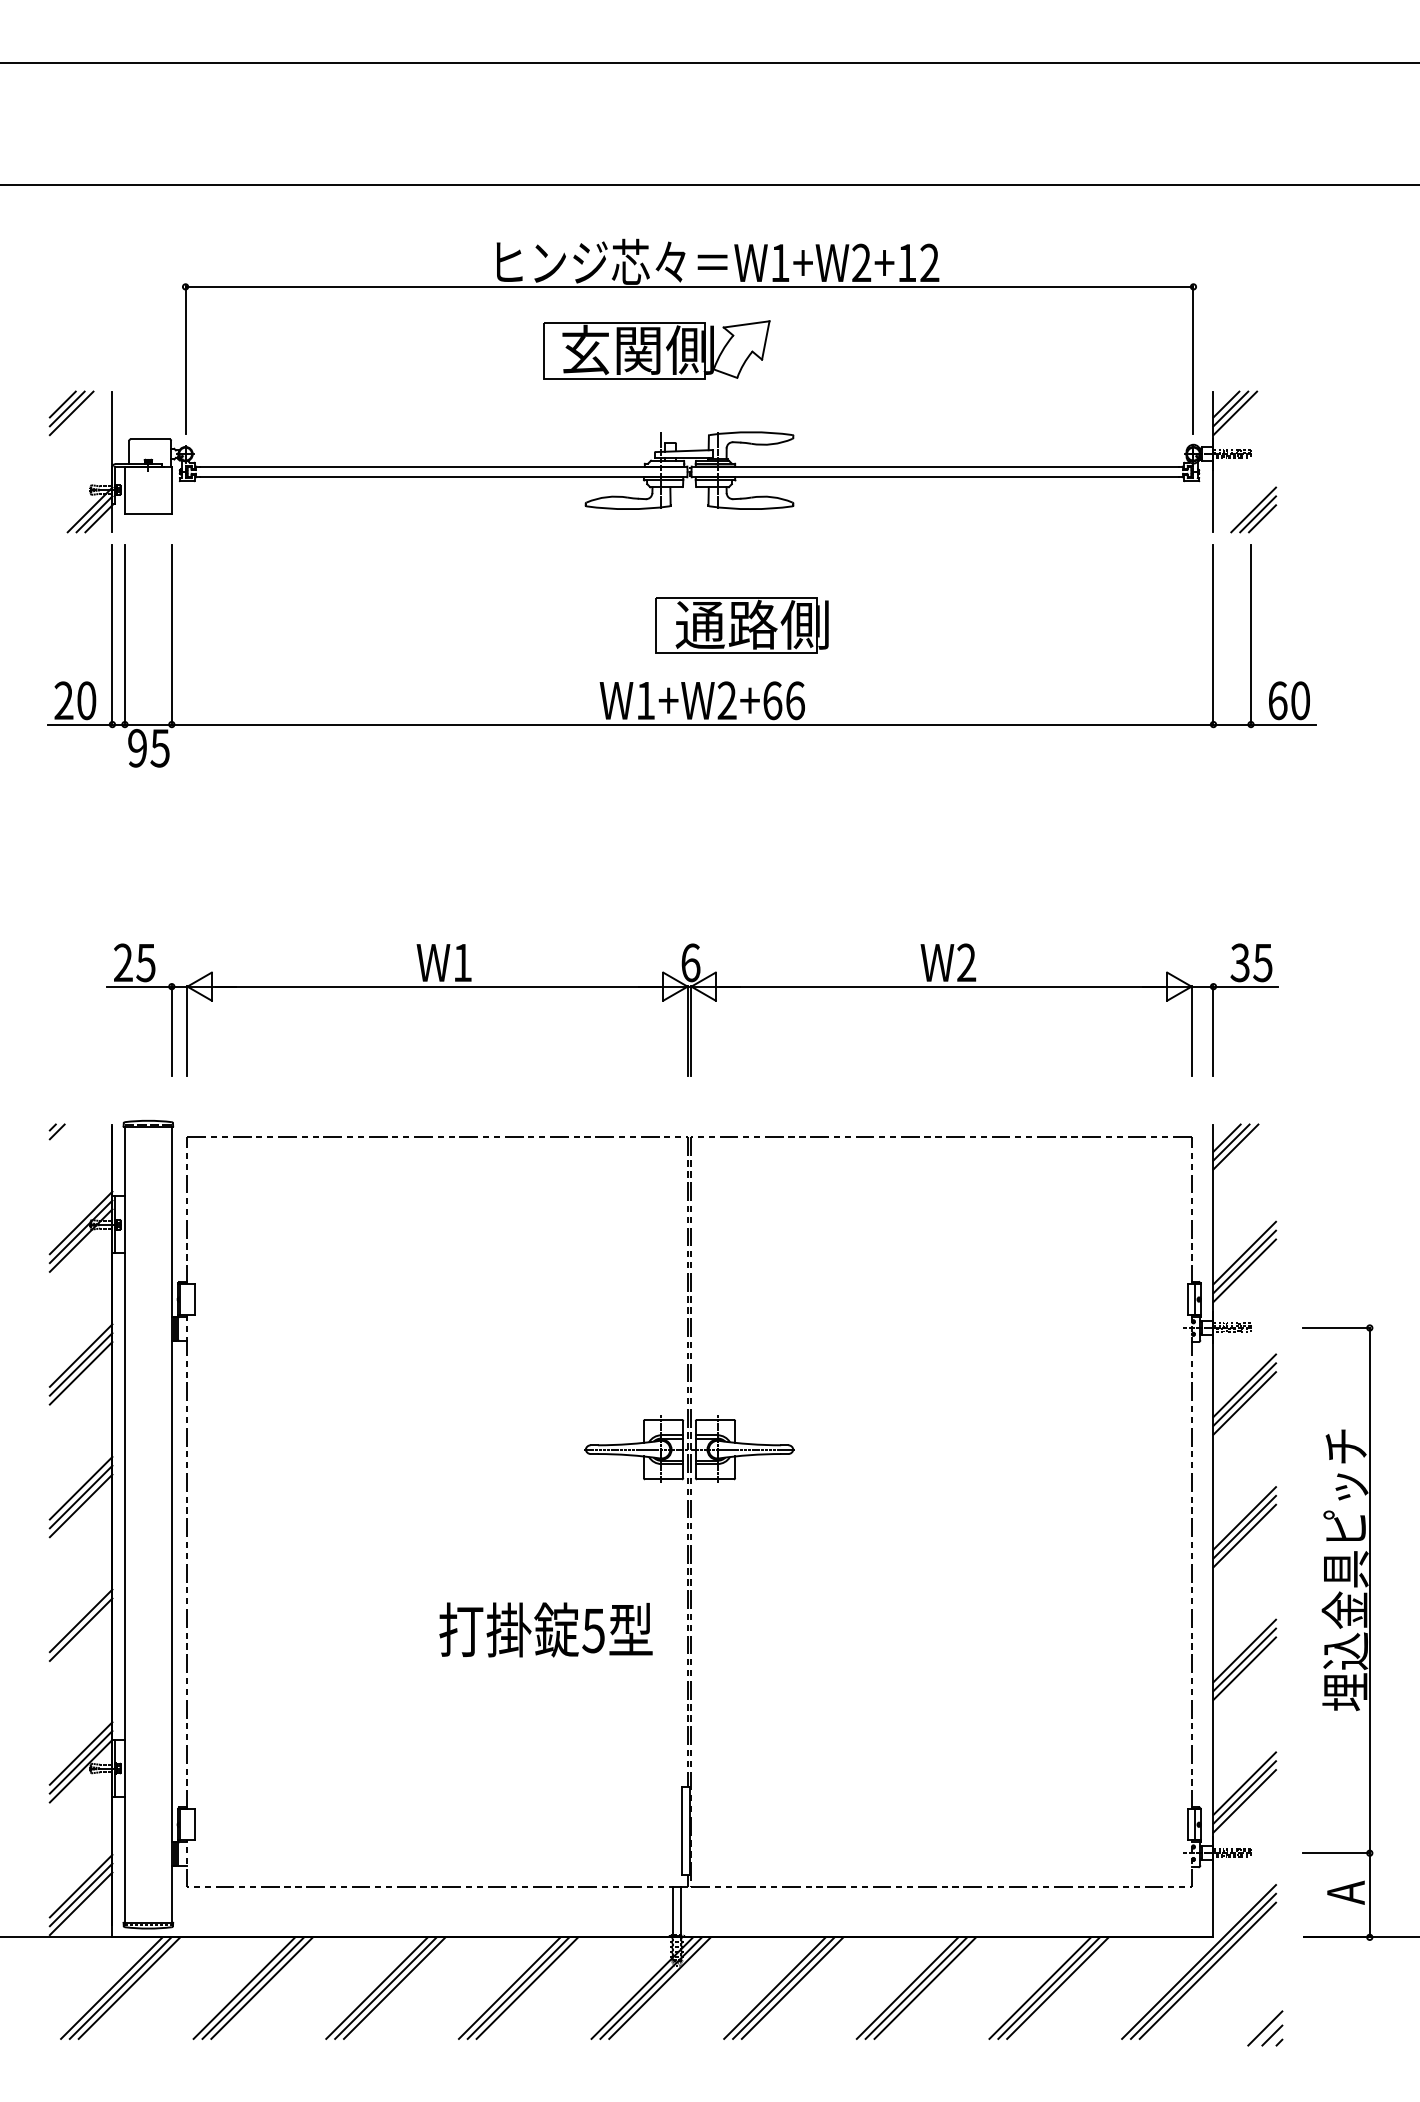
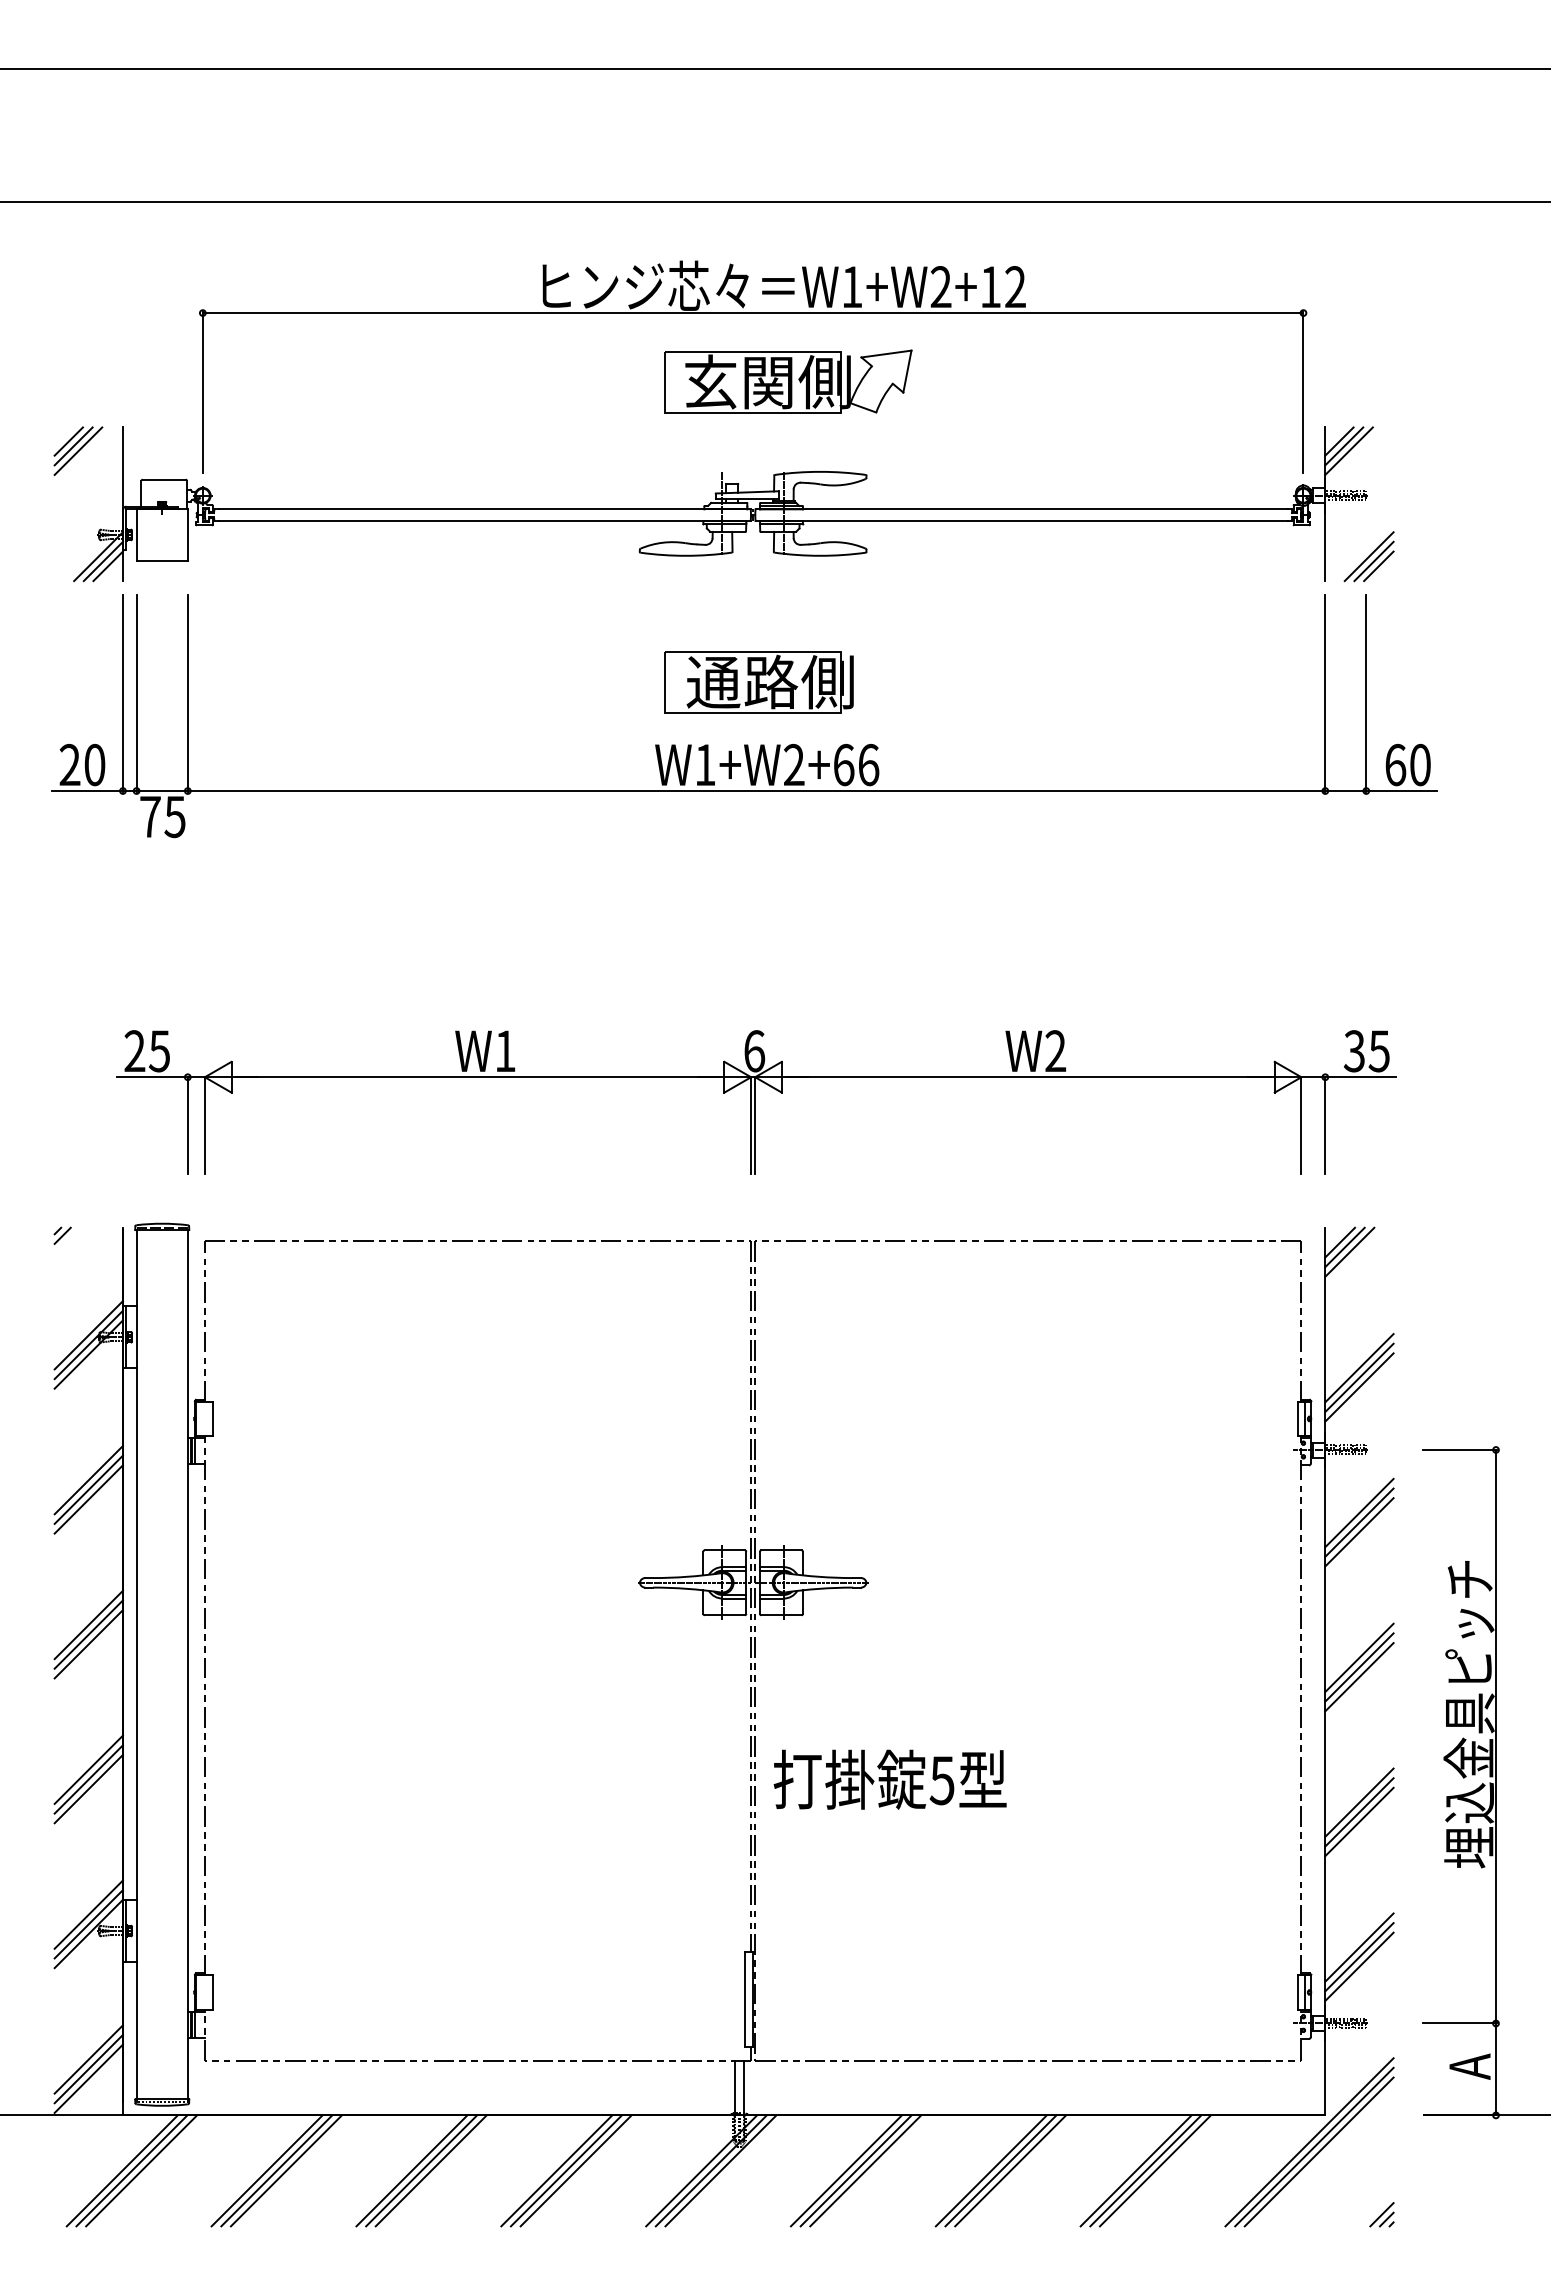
part: (656, 349) -> (788, 381), moved
part: (741, 625) -> (758, 682), moved
text: (137, 748) -> (150, 817), 95 -> 75
text: (545, 1629) -> (889, 1779), moved
line: (80, 1638) -> (88, 1789), added
part: (1265, 2027) -> (1382, 2213), size x0.62

